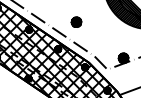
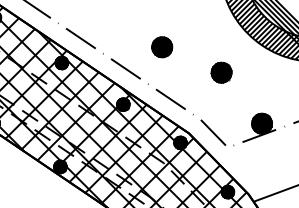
part: (104, 33) -> (221, 71), added

